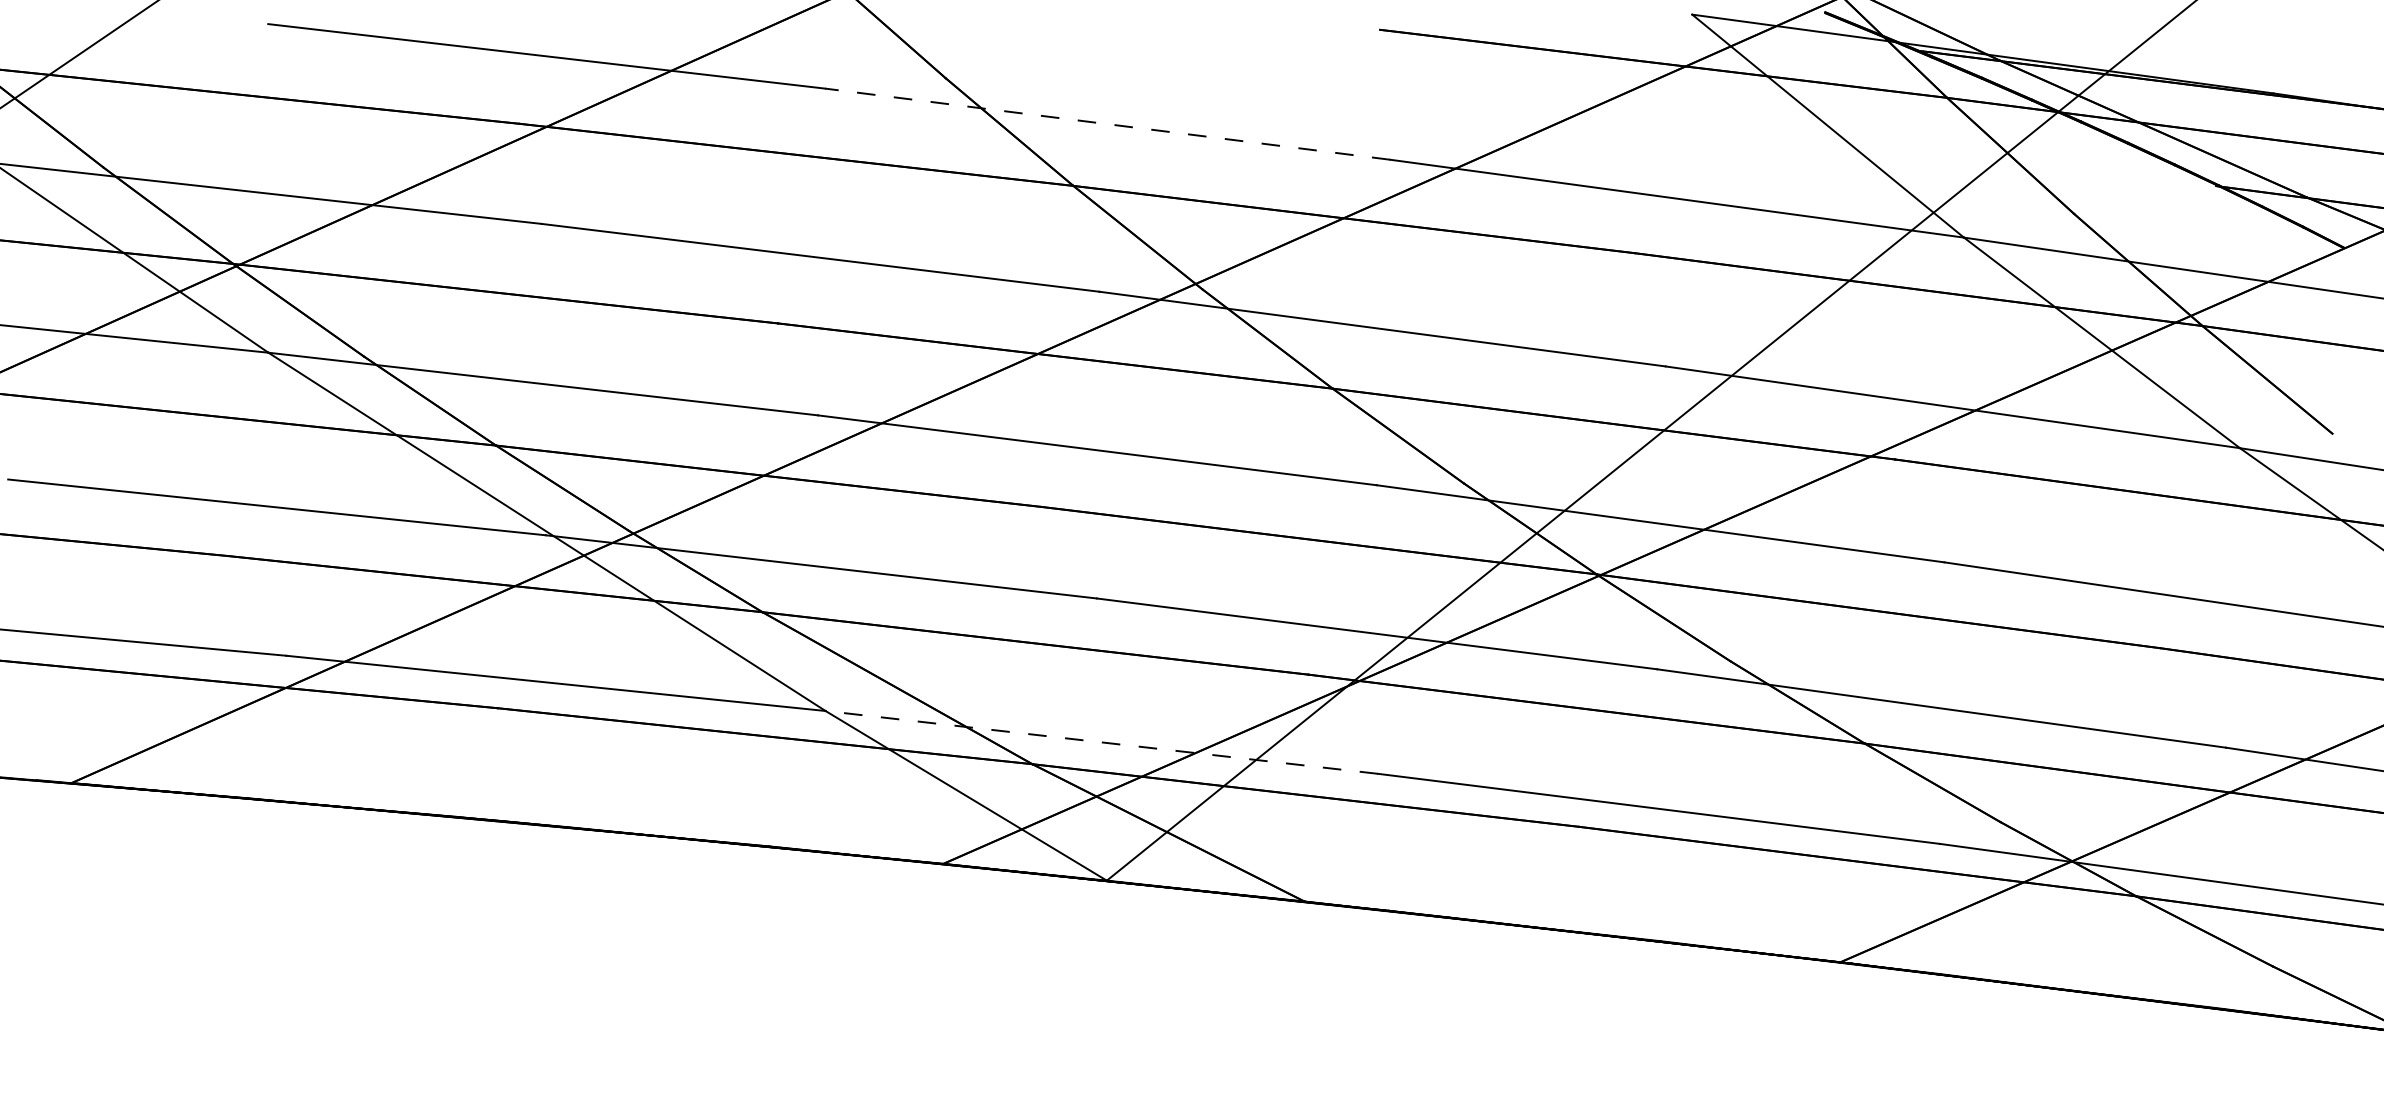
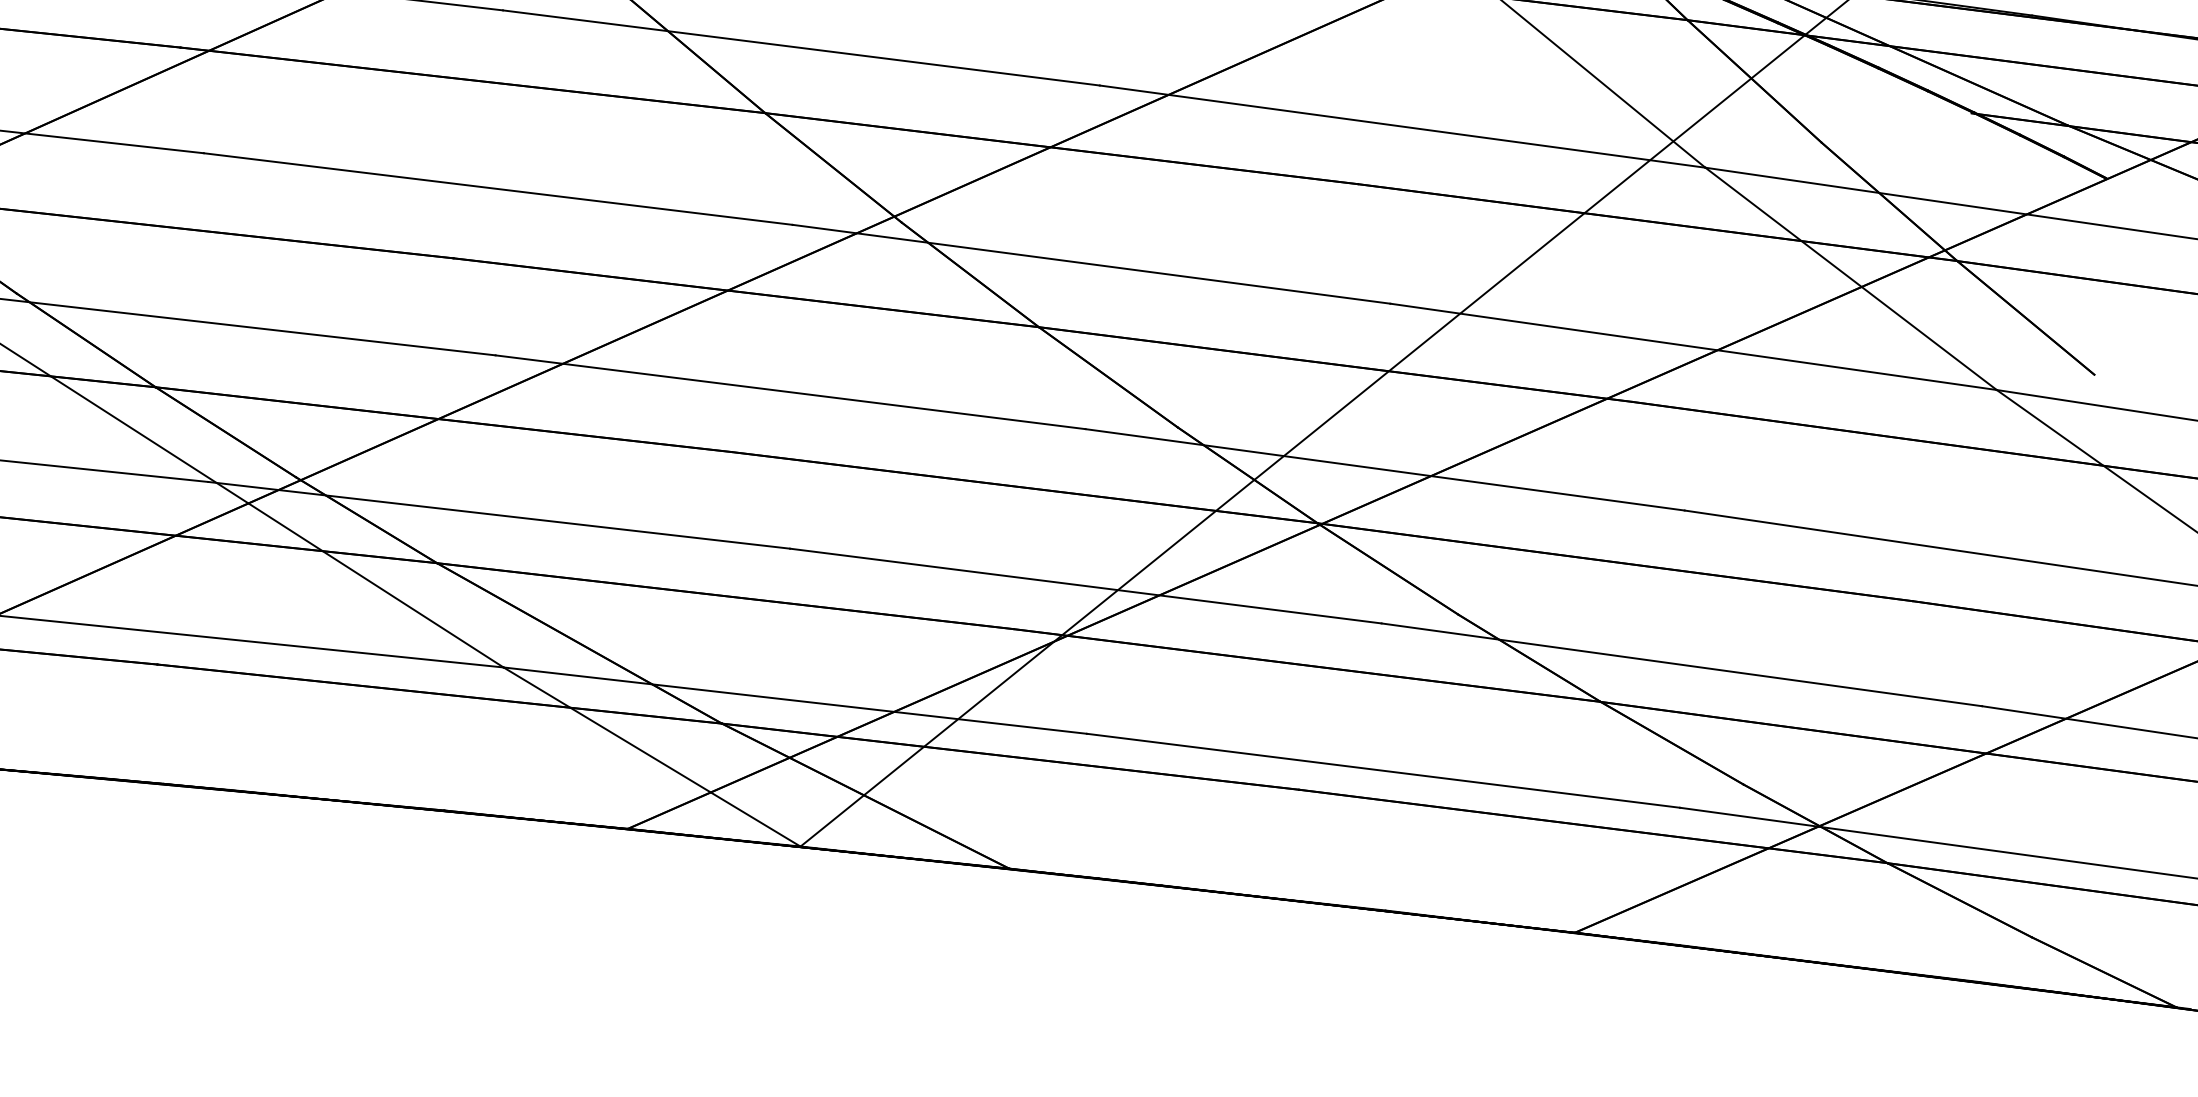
line: (1107, 124) -> (801, 48), dashed -> solid
line: (1101, 742) -> (794, 700), dashed -> solid

